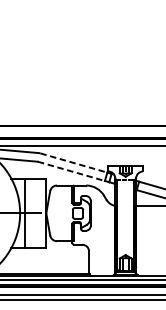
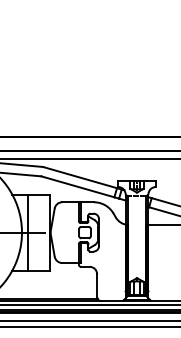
line: (73, 162) -> (80, 177), dashed -> solid
line: (71, 171) -> (77, 186), dashed -> solid

